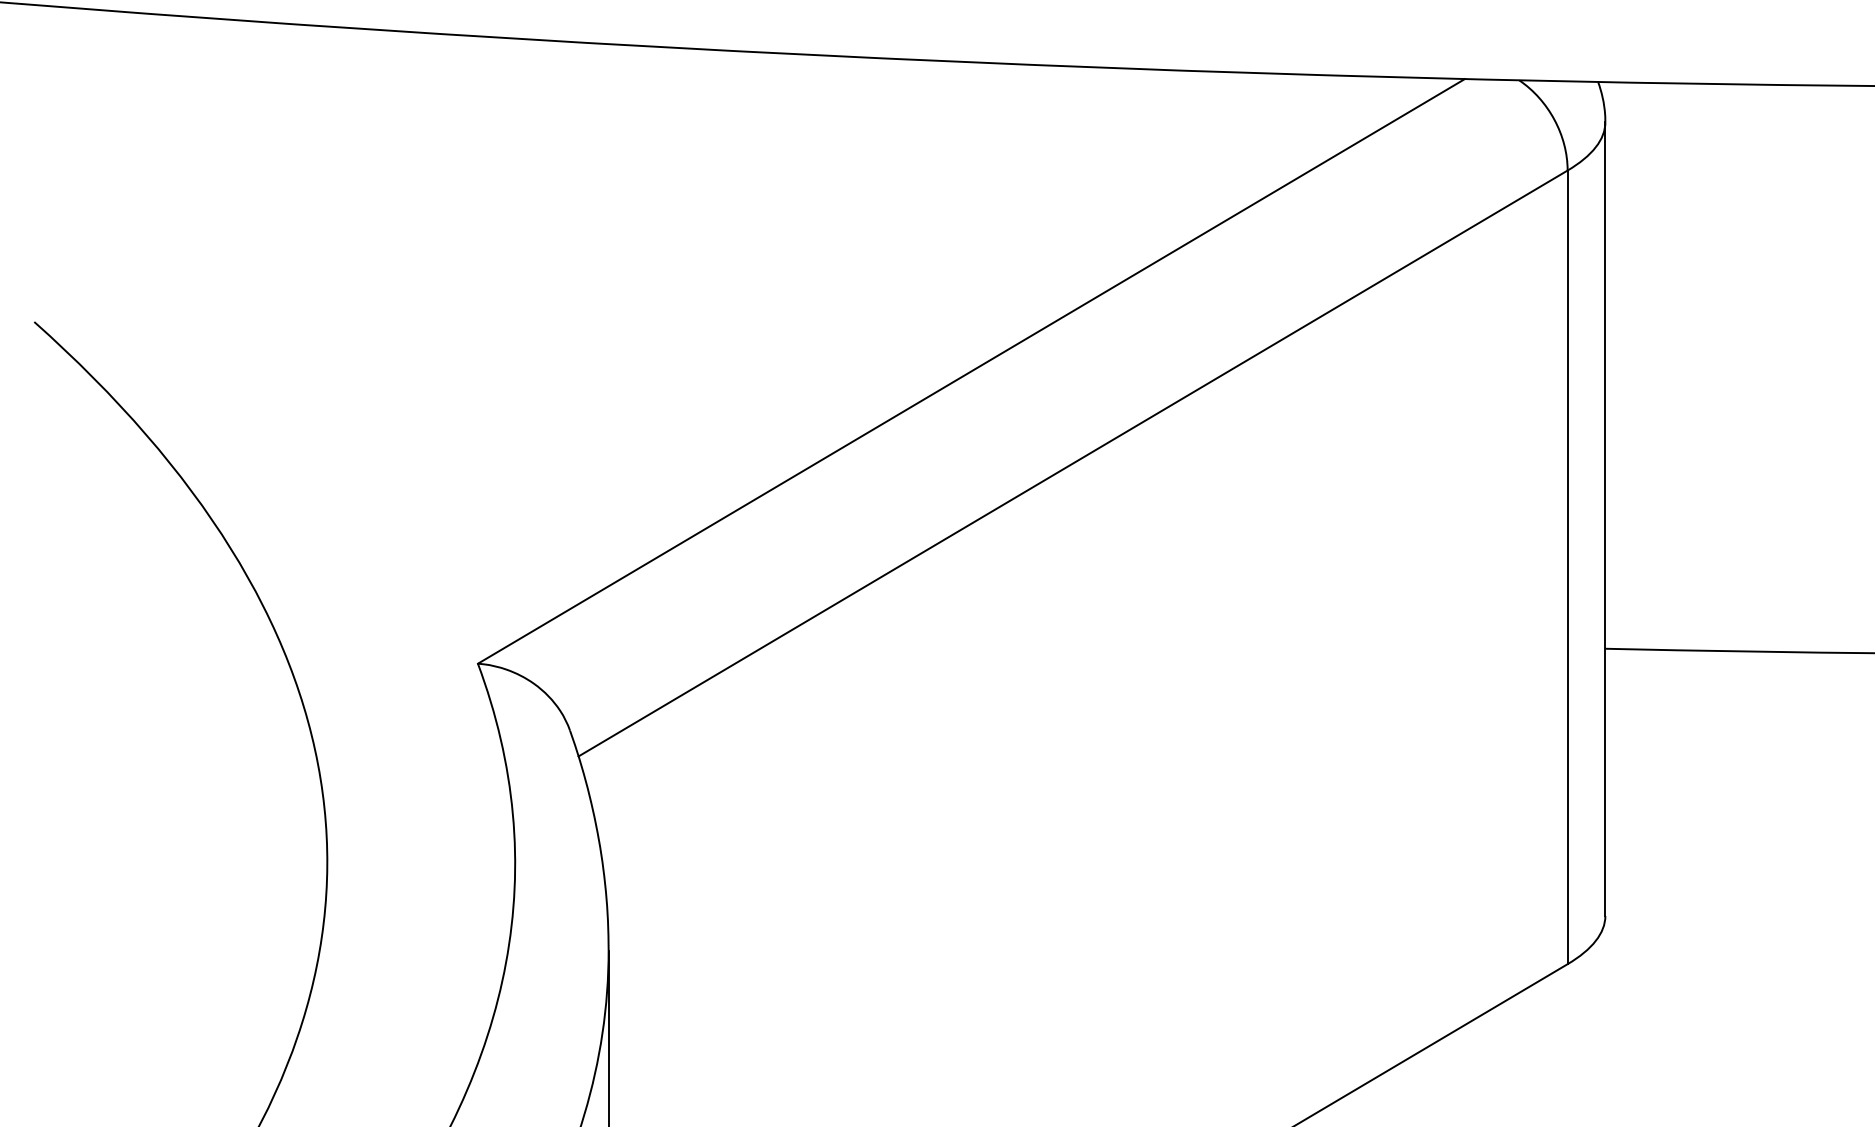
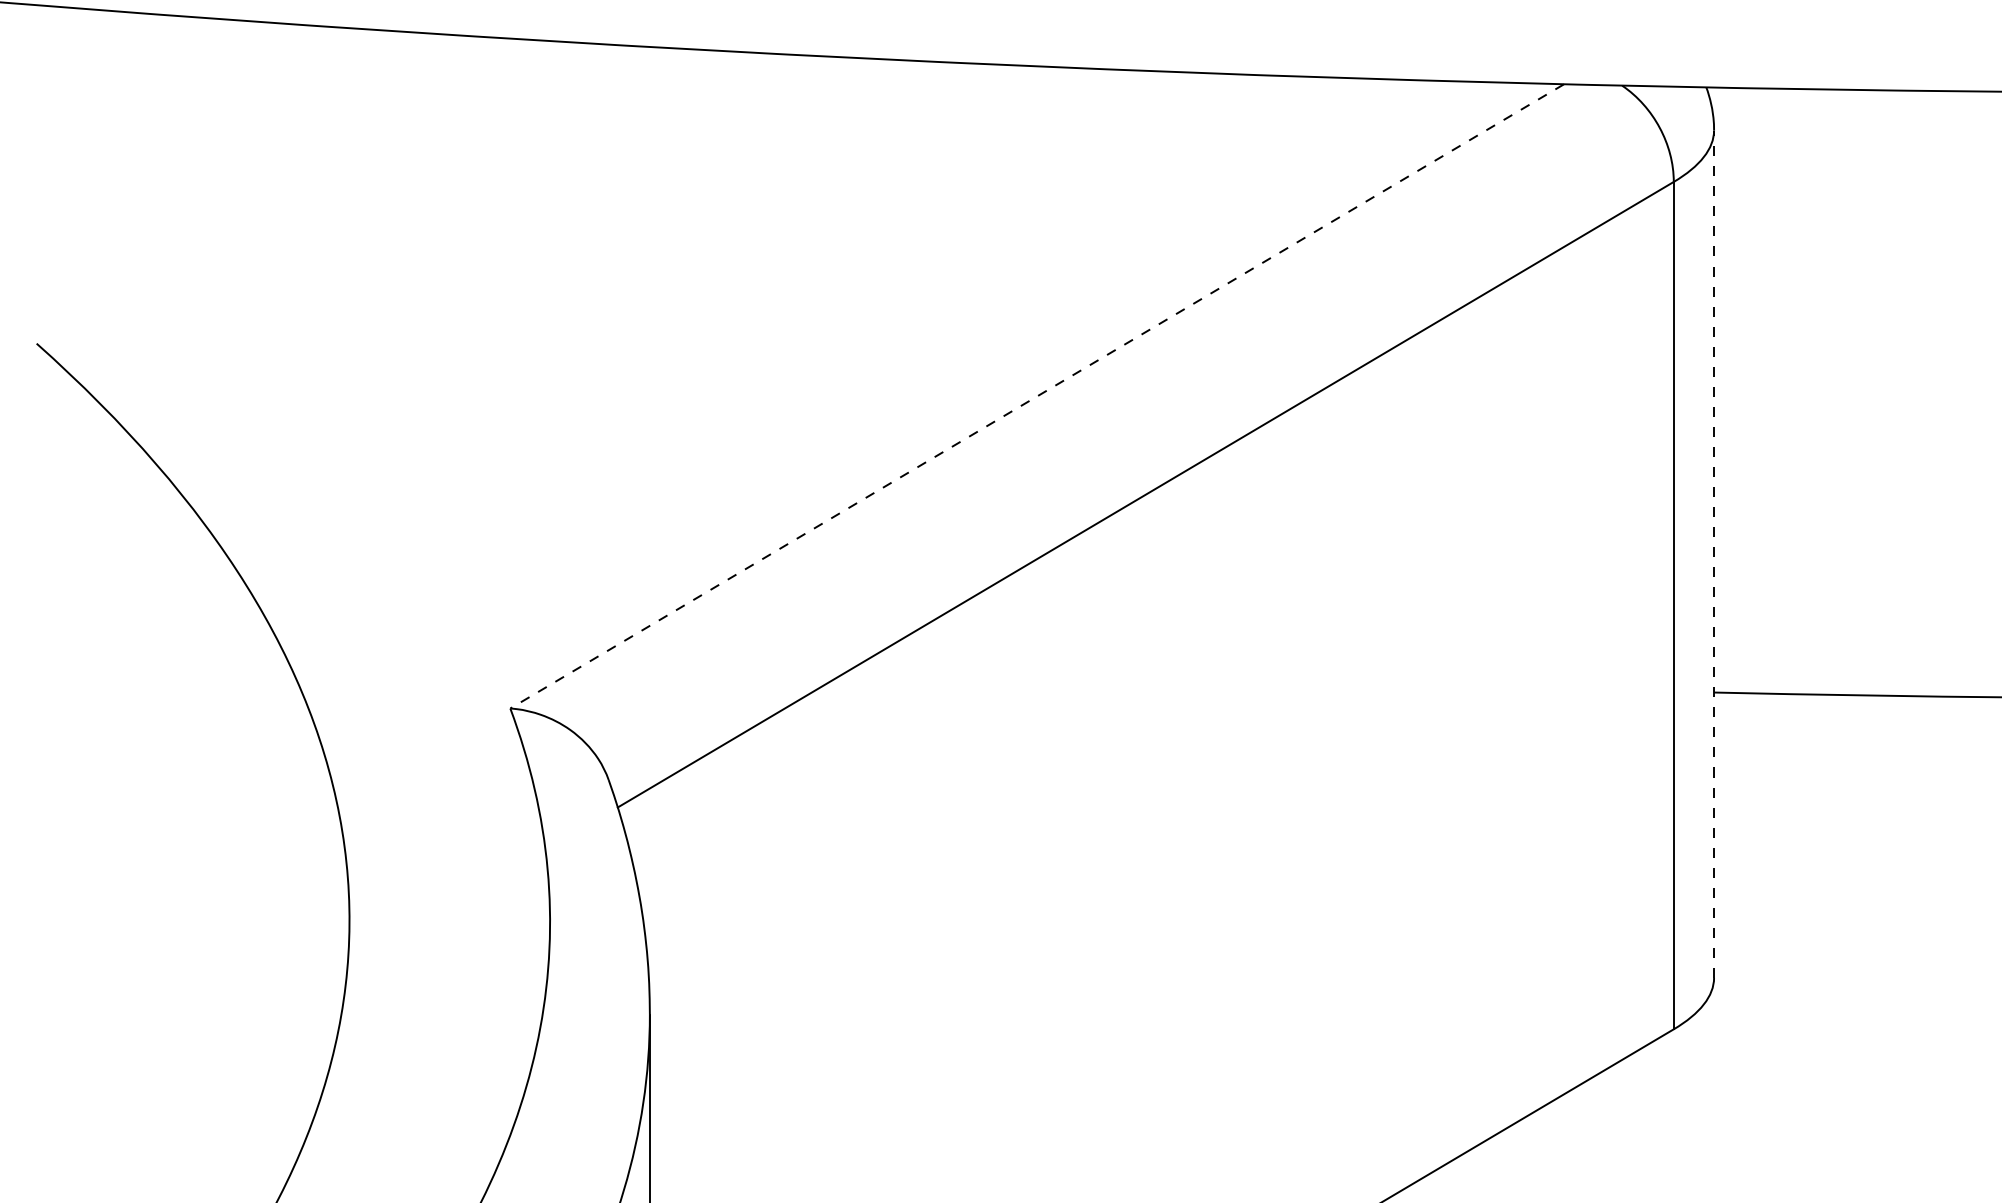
line: (970, 371) -> (1036, 396), solid -> dashed
line: (1605, 519) -> (1714, 554), solid -> dashed

